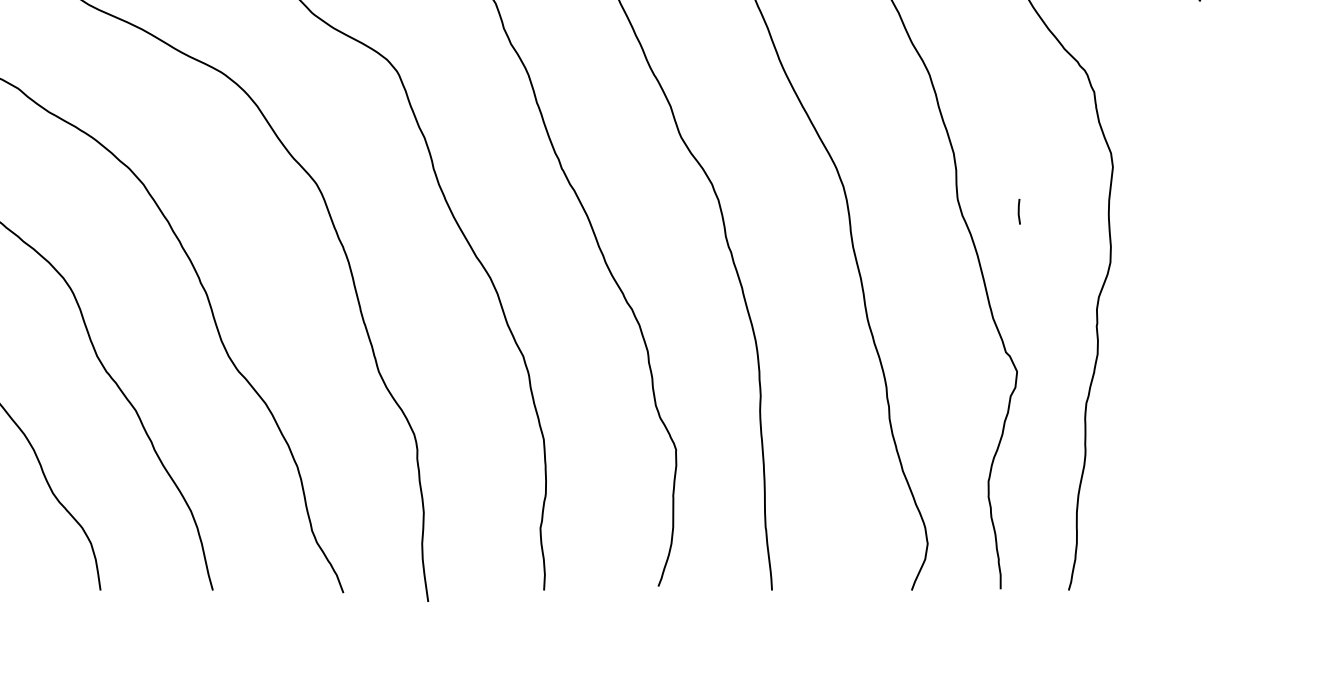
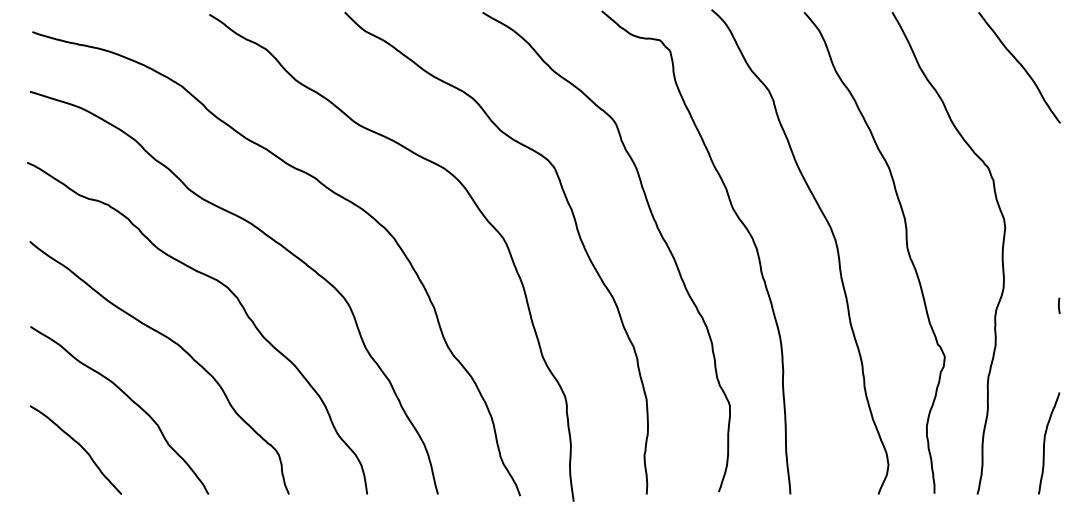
line: (1019, 211) -> (1059, 305), moved
curve: (1176, 509) -> (1045, 443), added

